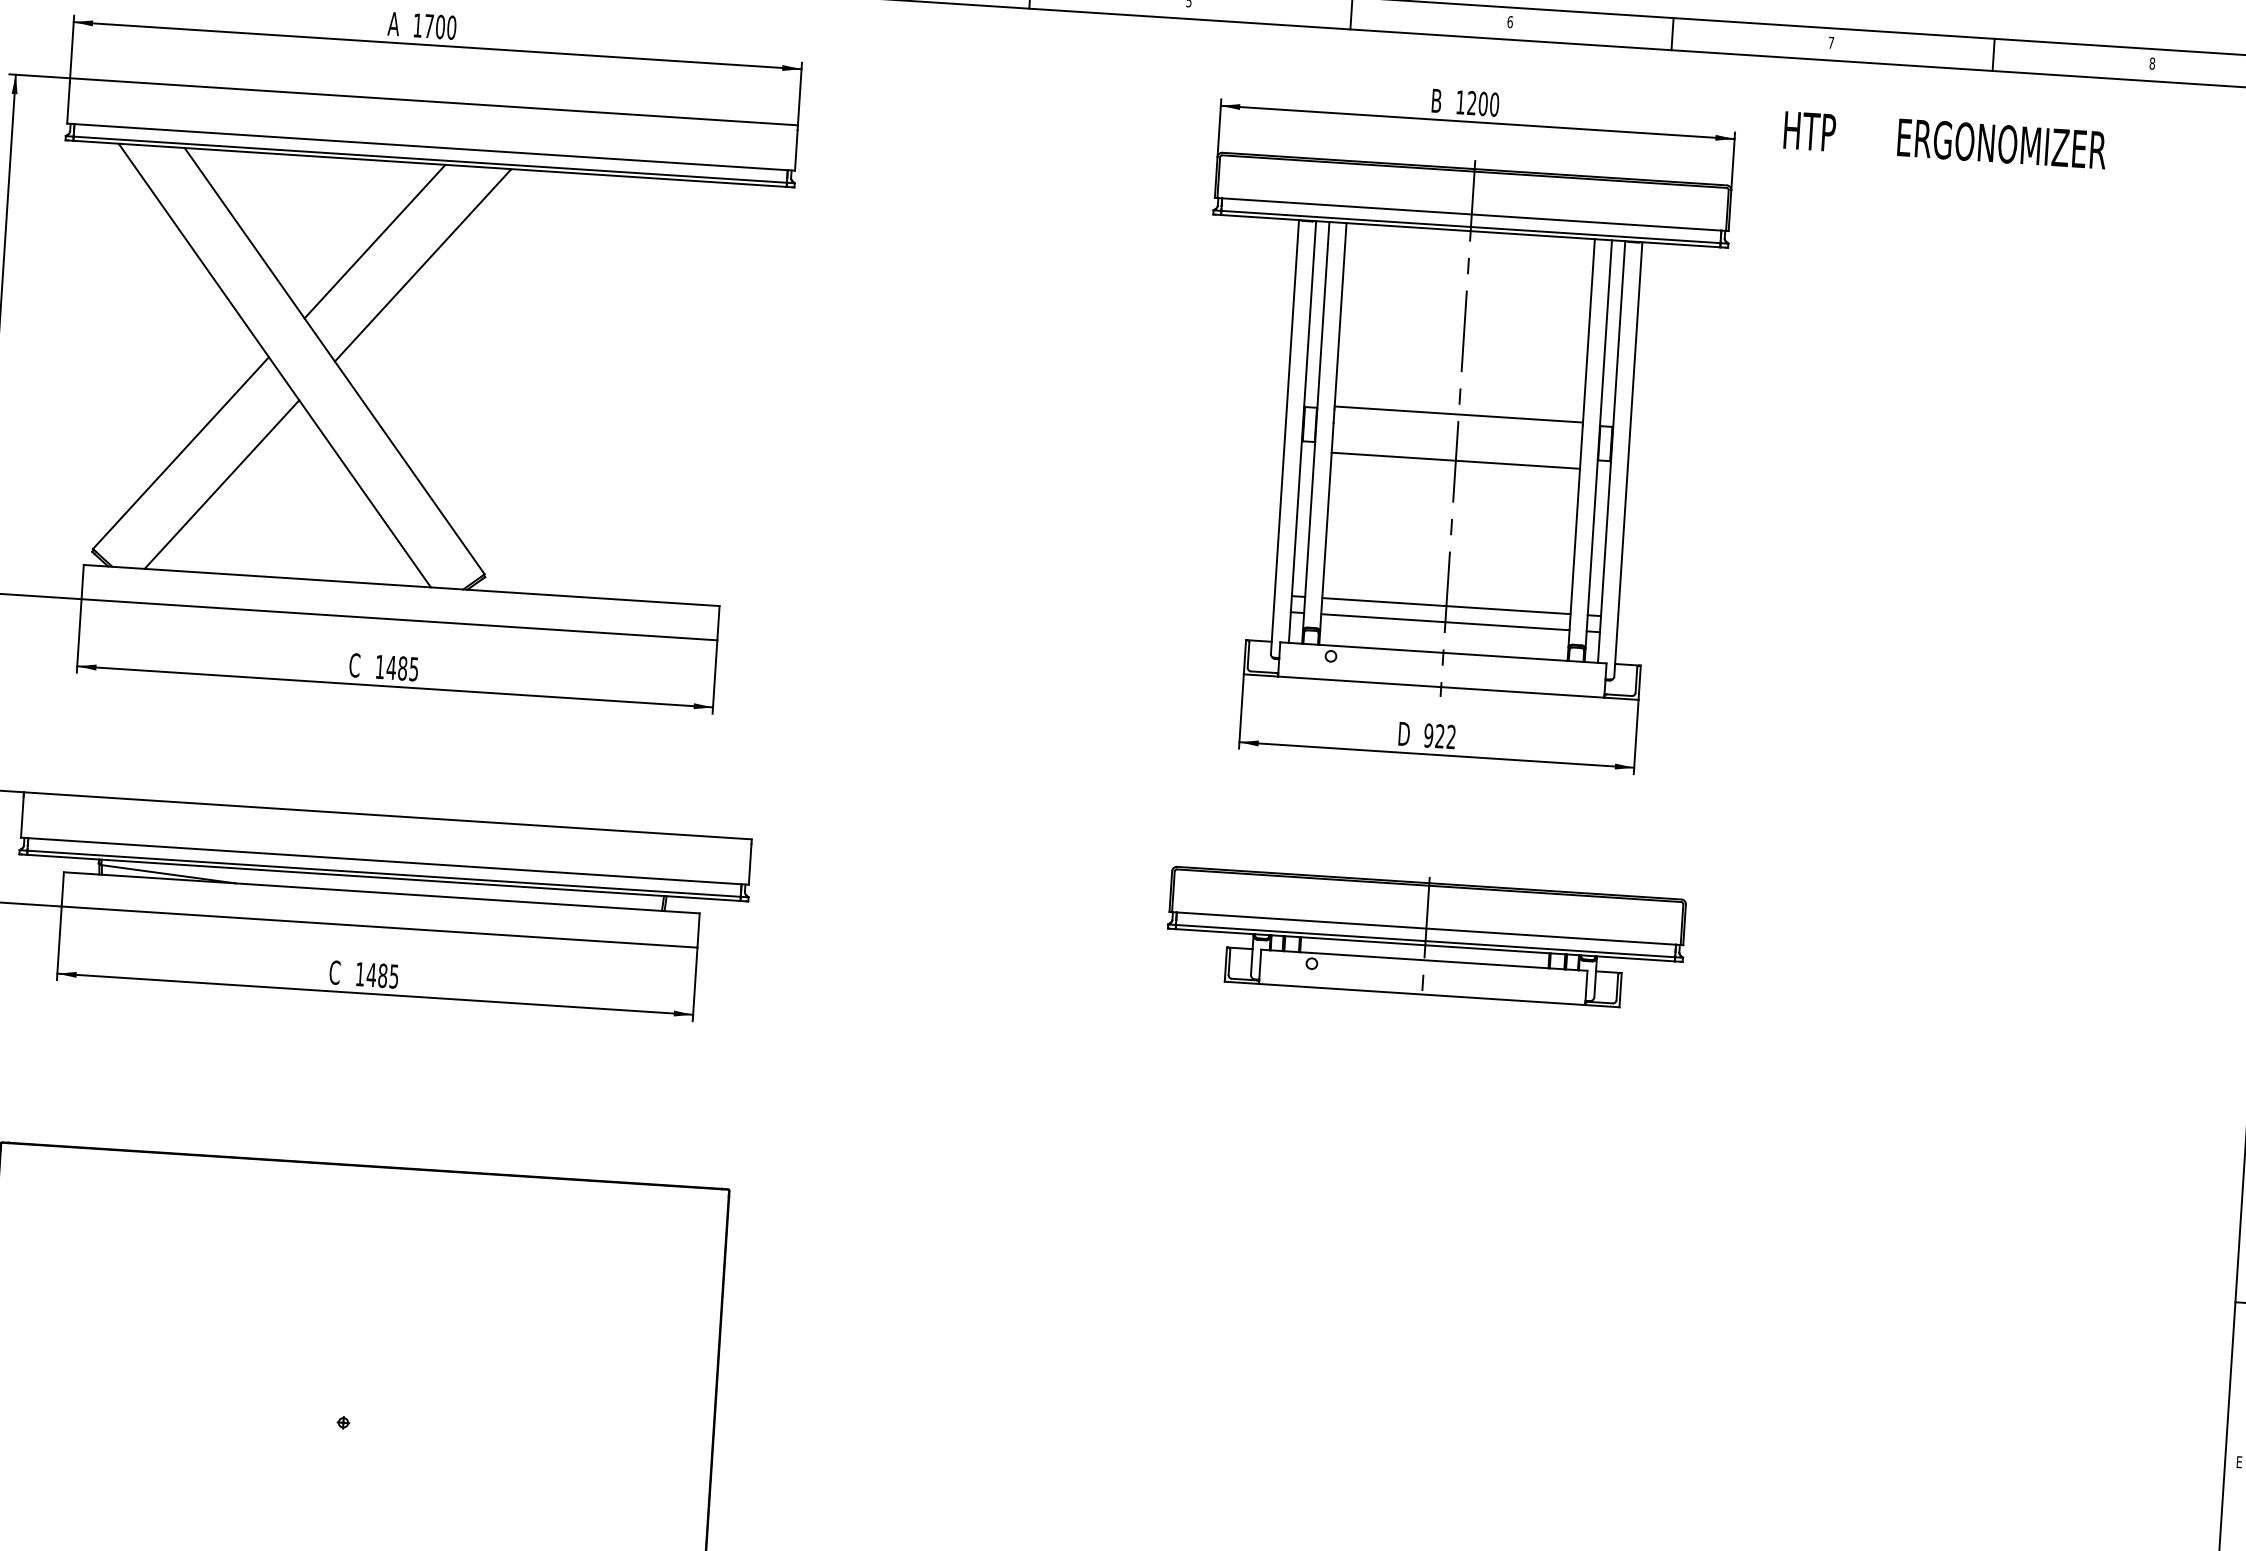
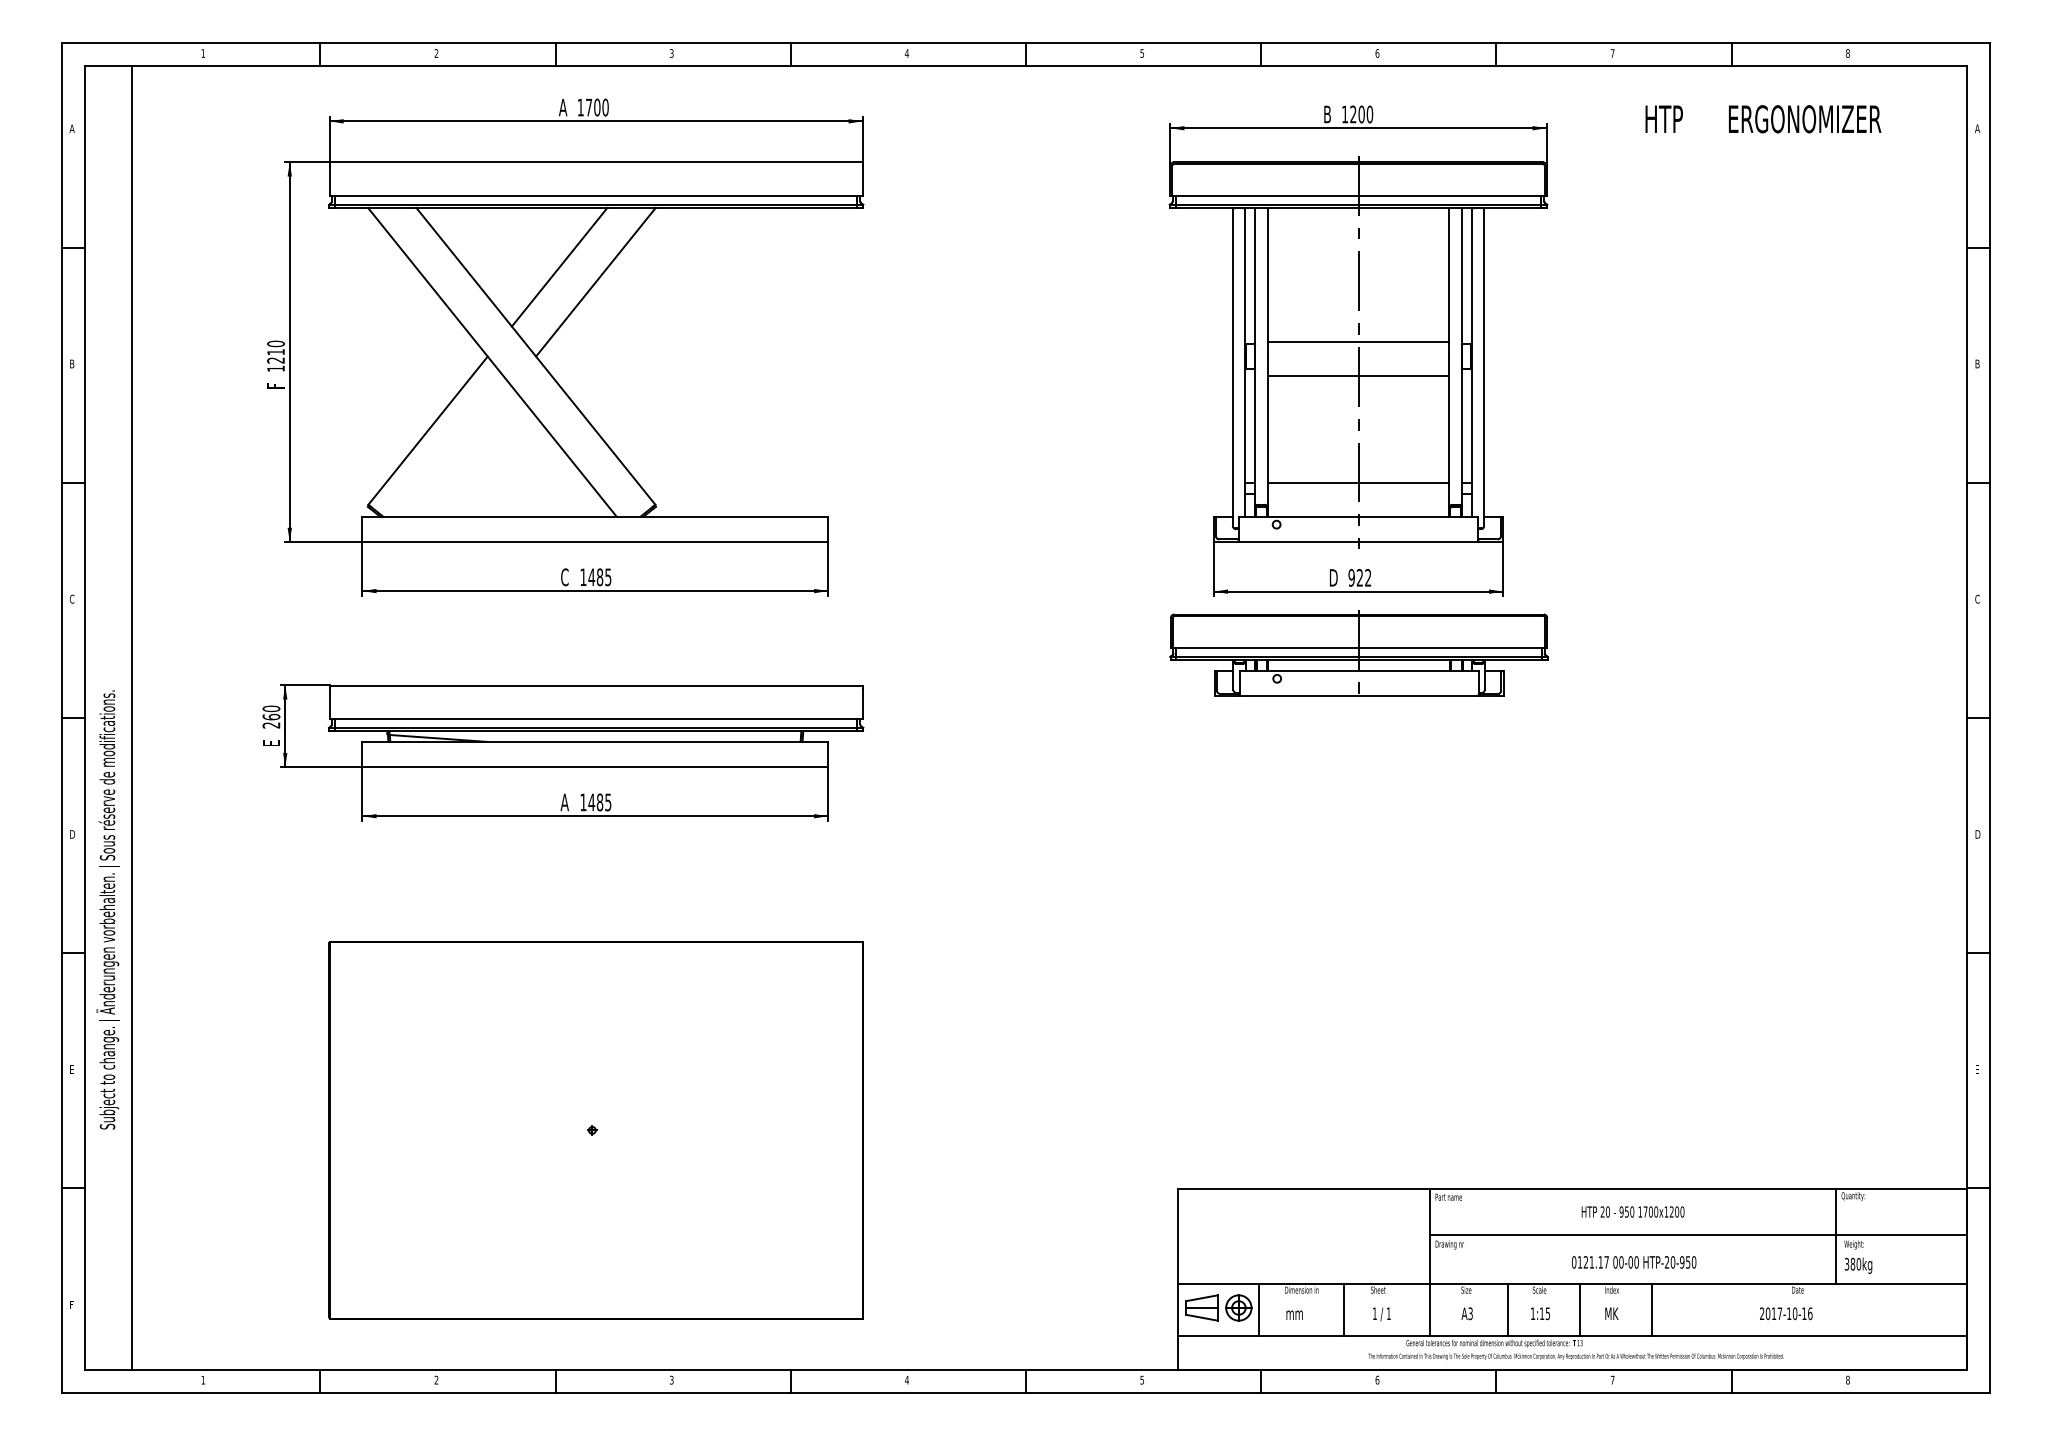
text: (1945, 140) -> (1763, 119), moved
line: (222, 484) -> (459, 451), removed
line: (1445, 622) -> (1358, 494), removed
part: (1425, 936) -> (1358, 653), moved
text: (334, 972) -> (564, 802), C -> A

